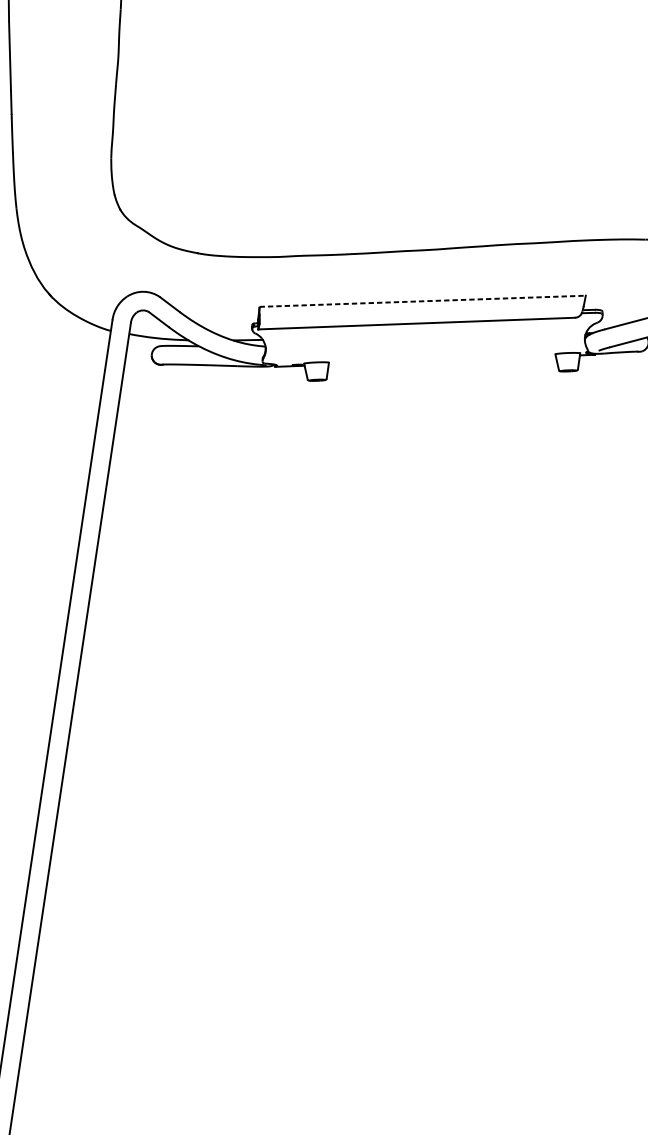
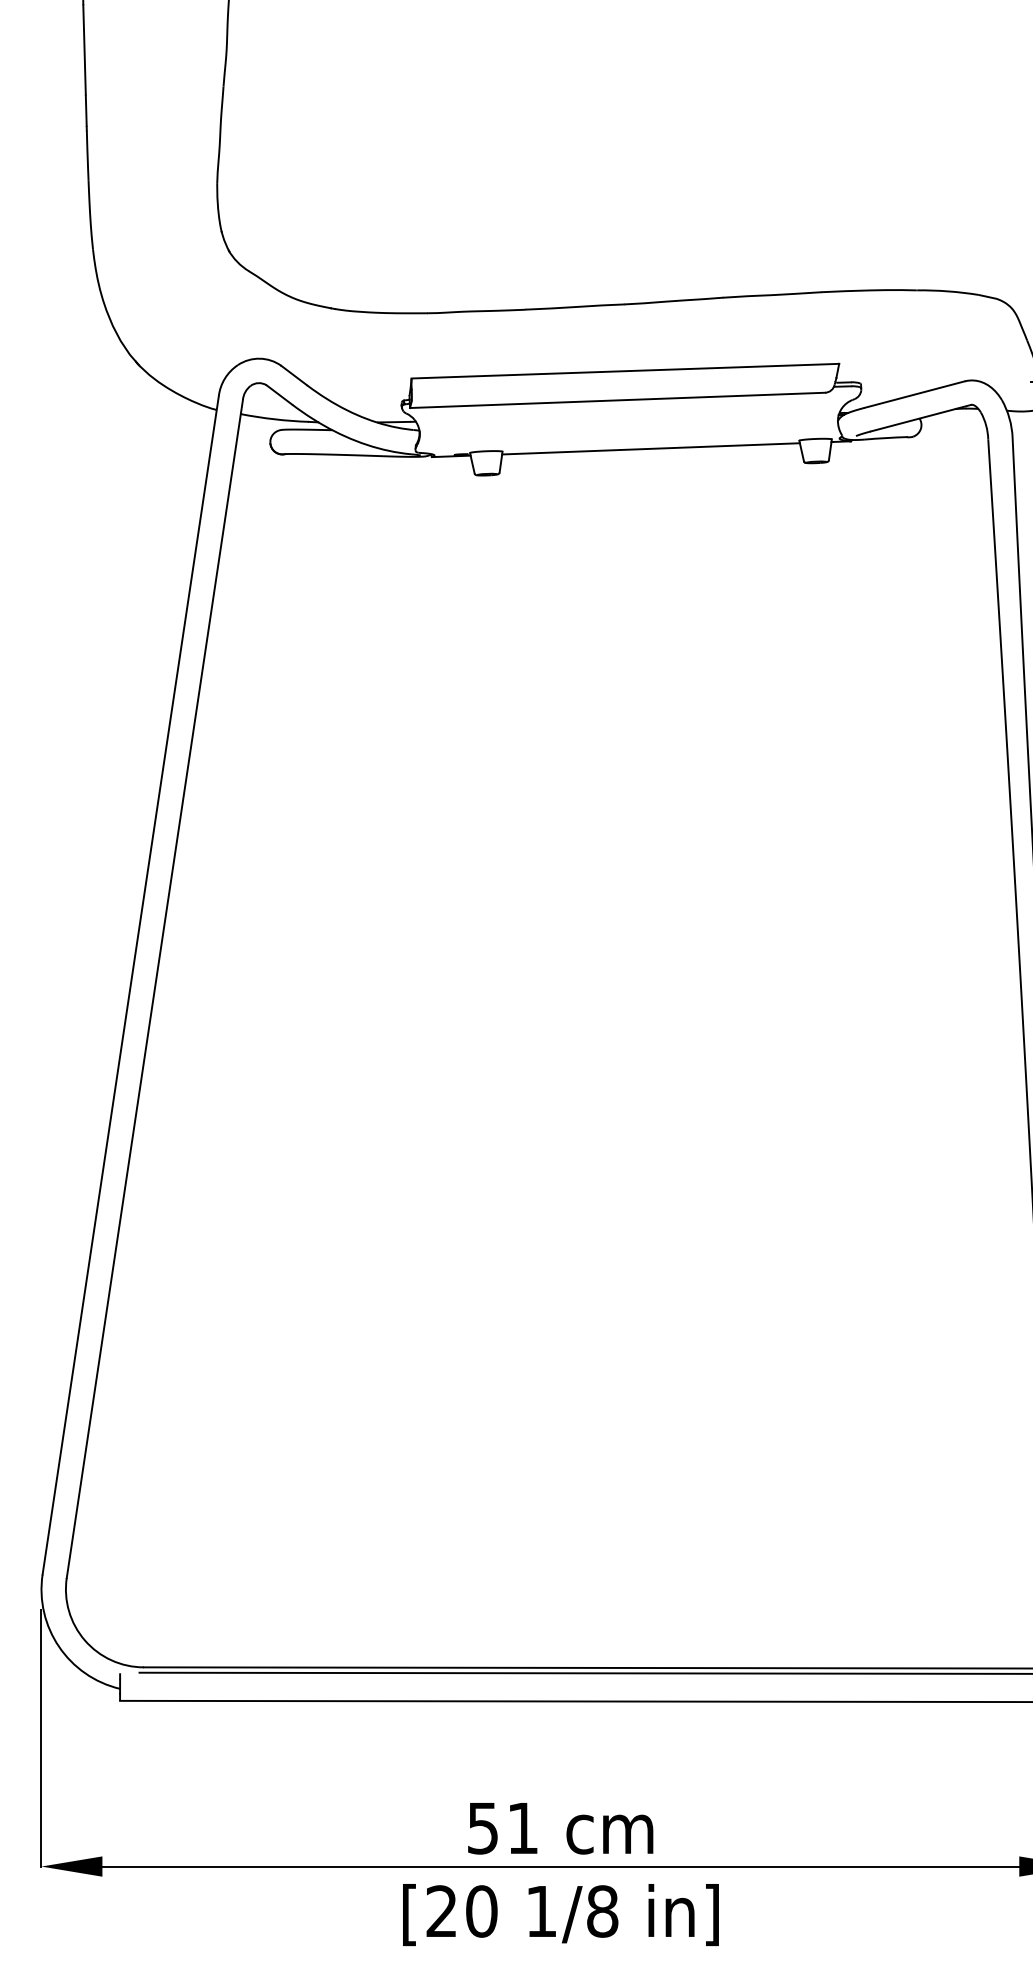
line: (422, 301) -> (625, 371), dashed -> solid
line: (441, 360) -> (650, 448), added

